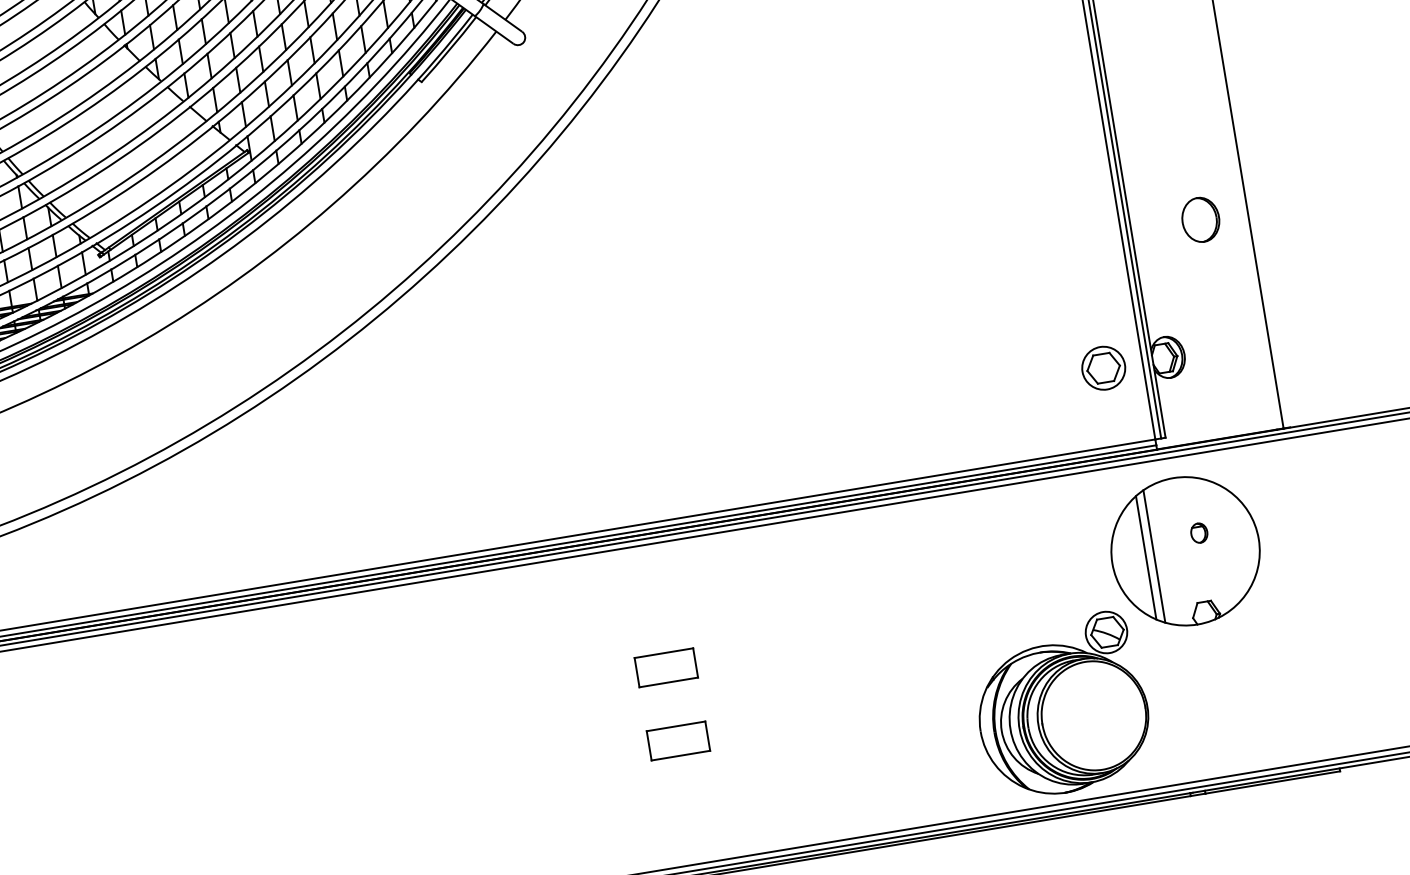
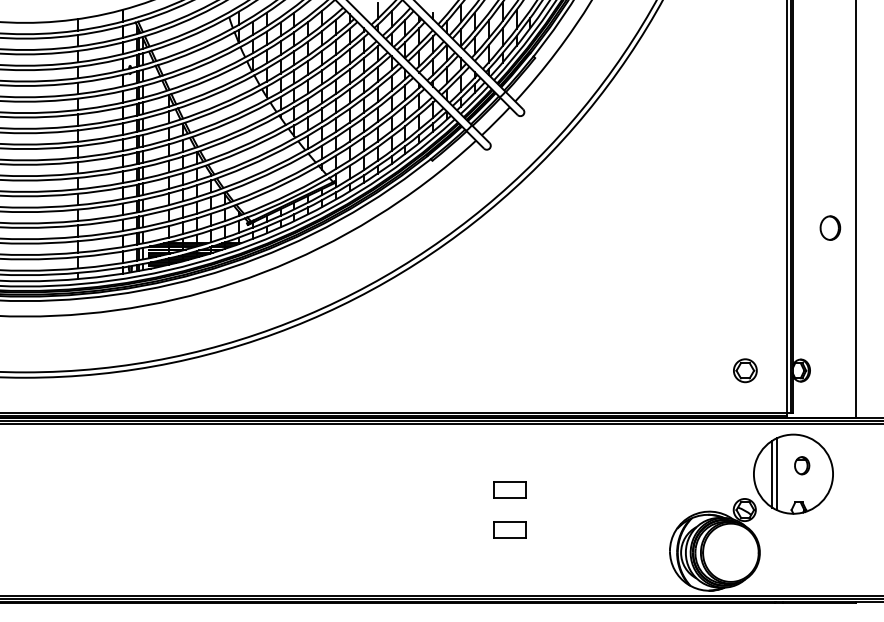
part: (1200, 218) -> (830, 227), moved
part: (1103, 367) -> (745, 370), moved
part: (1199, 532) -> (802, 465), size x1.67

